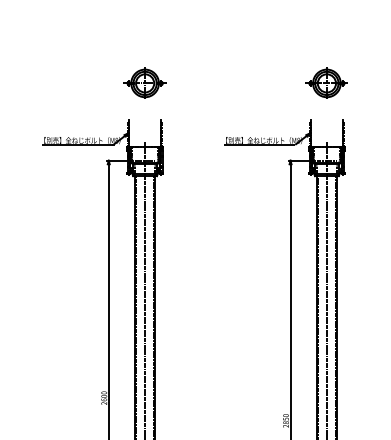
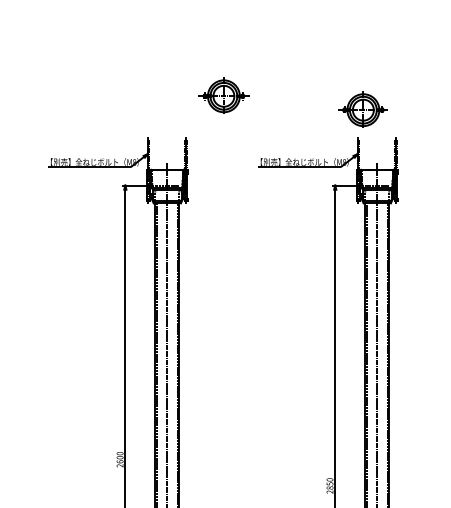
part: (144, 82) -> (223, 95), moved
part: (326, 82) -> (362, 109), moved

